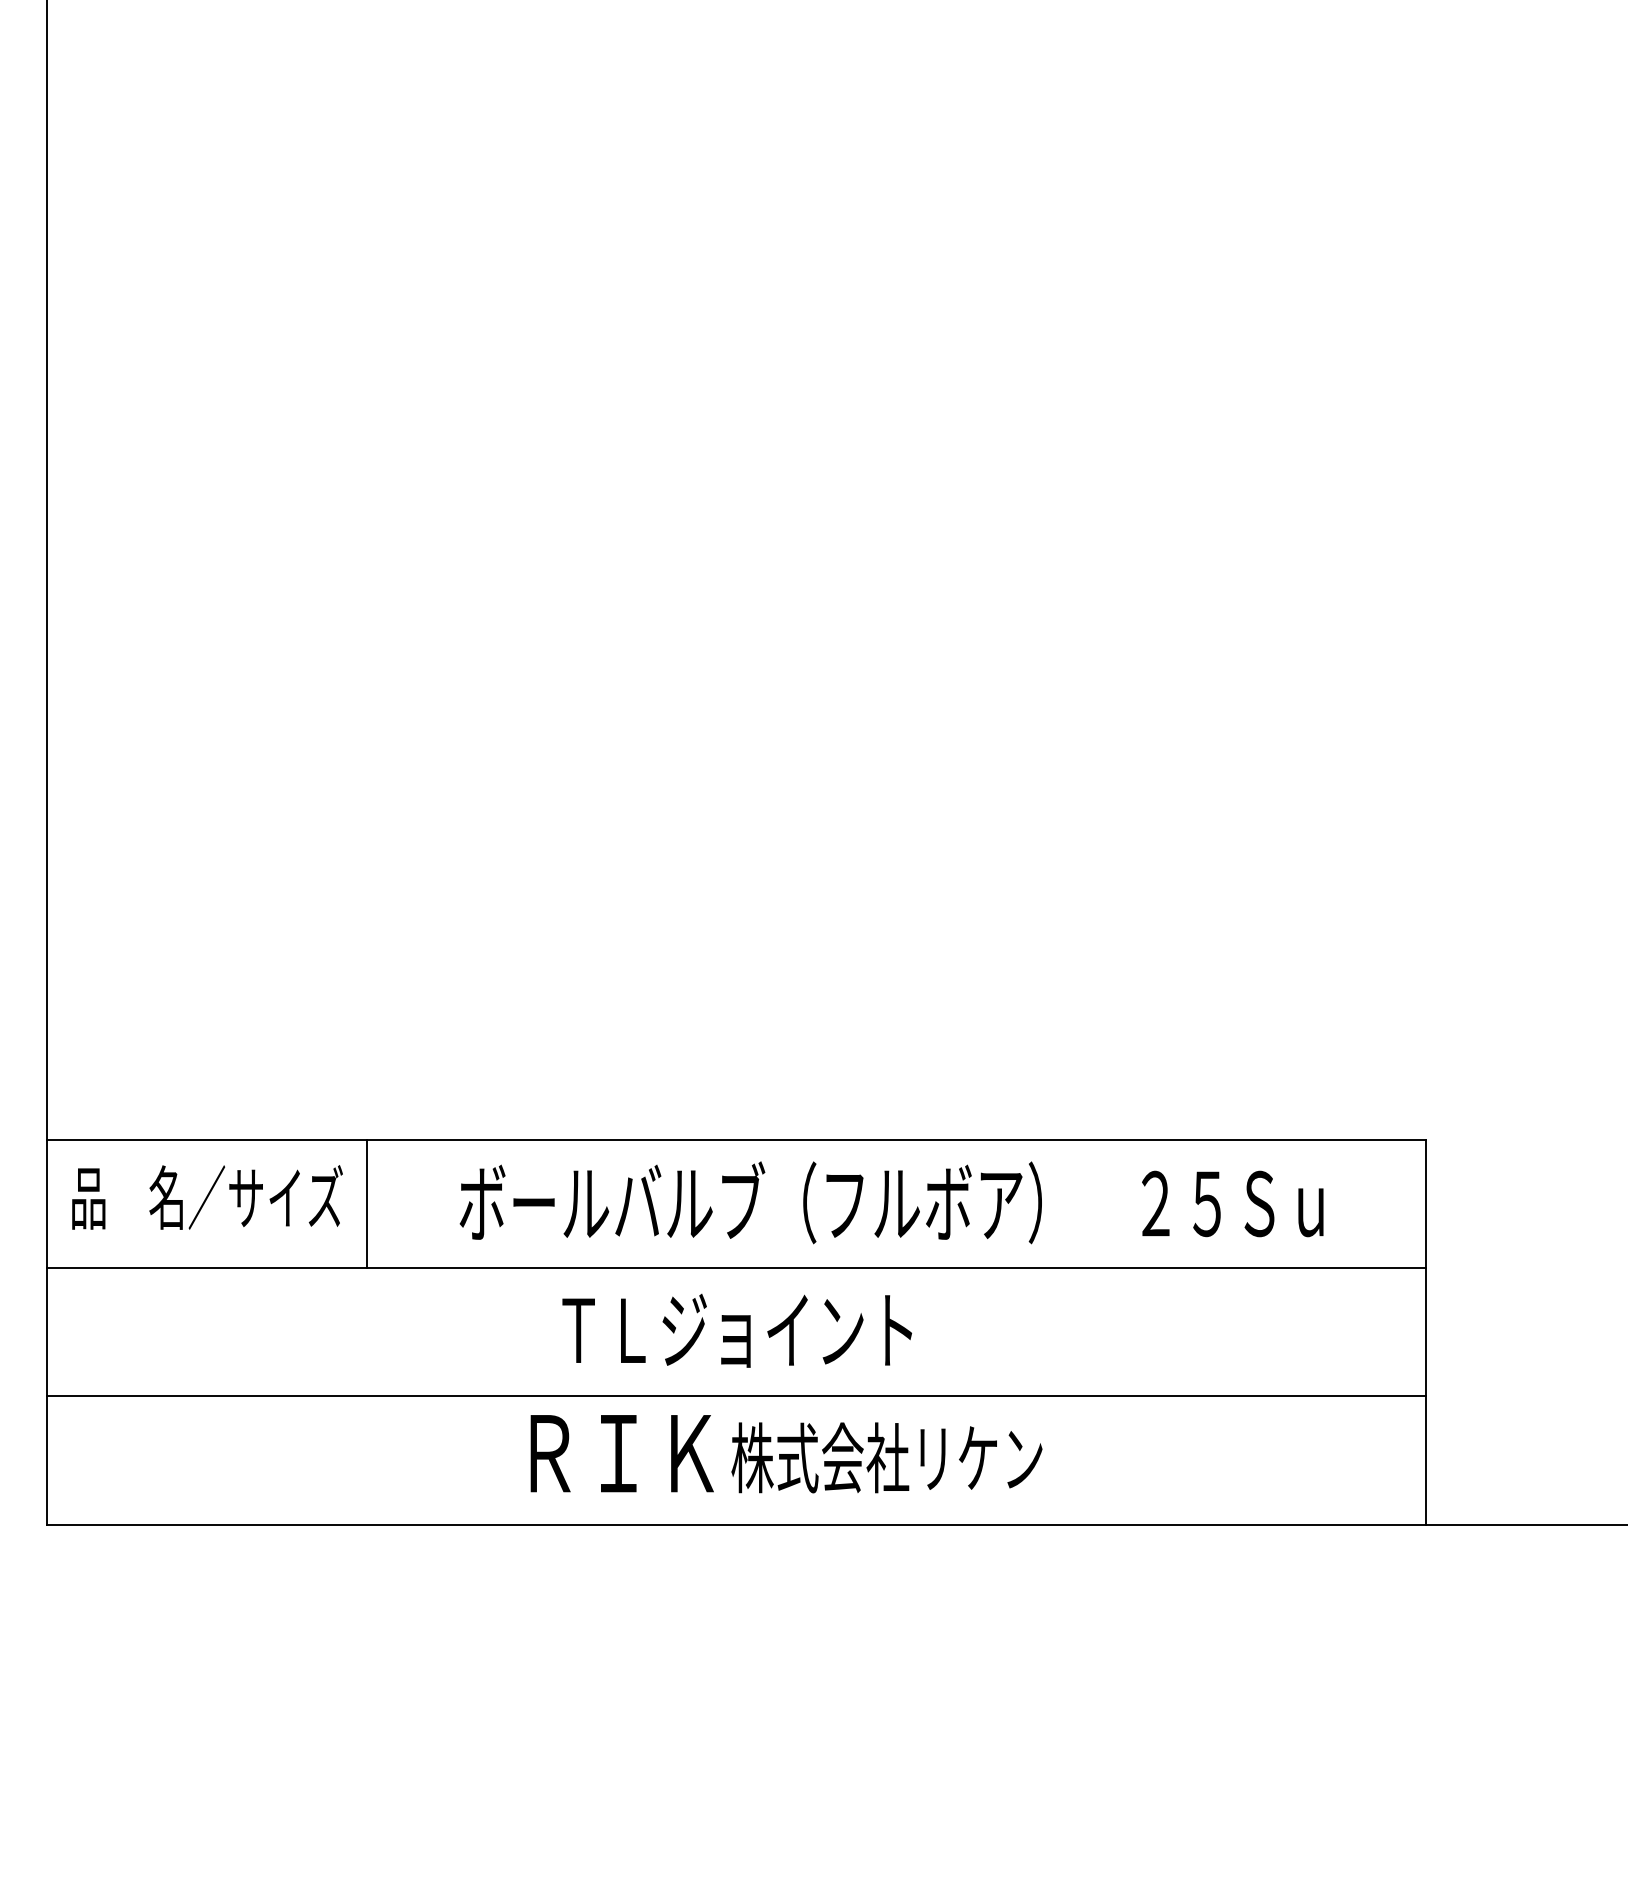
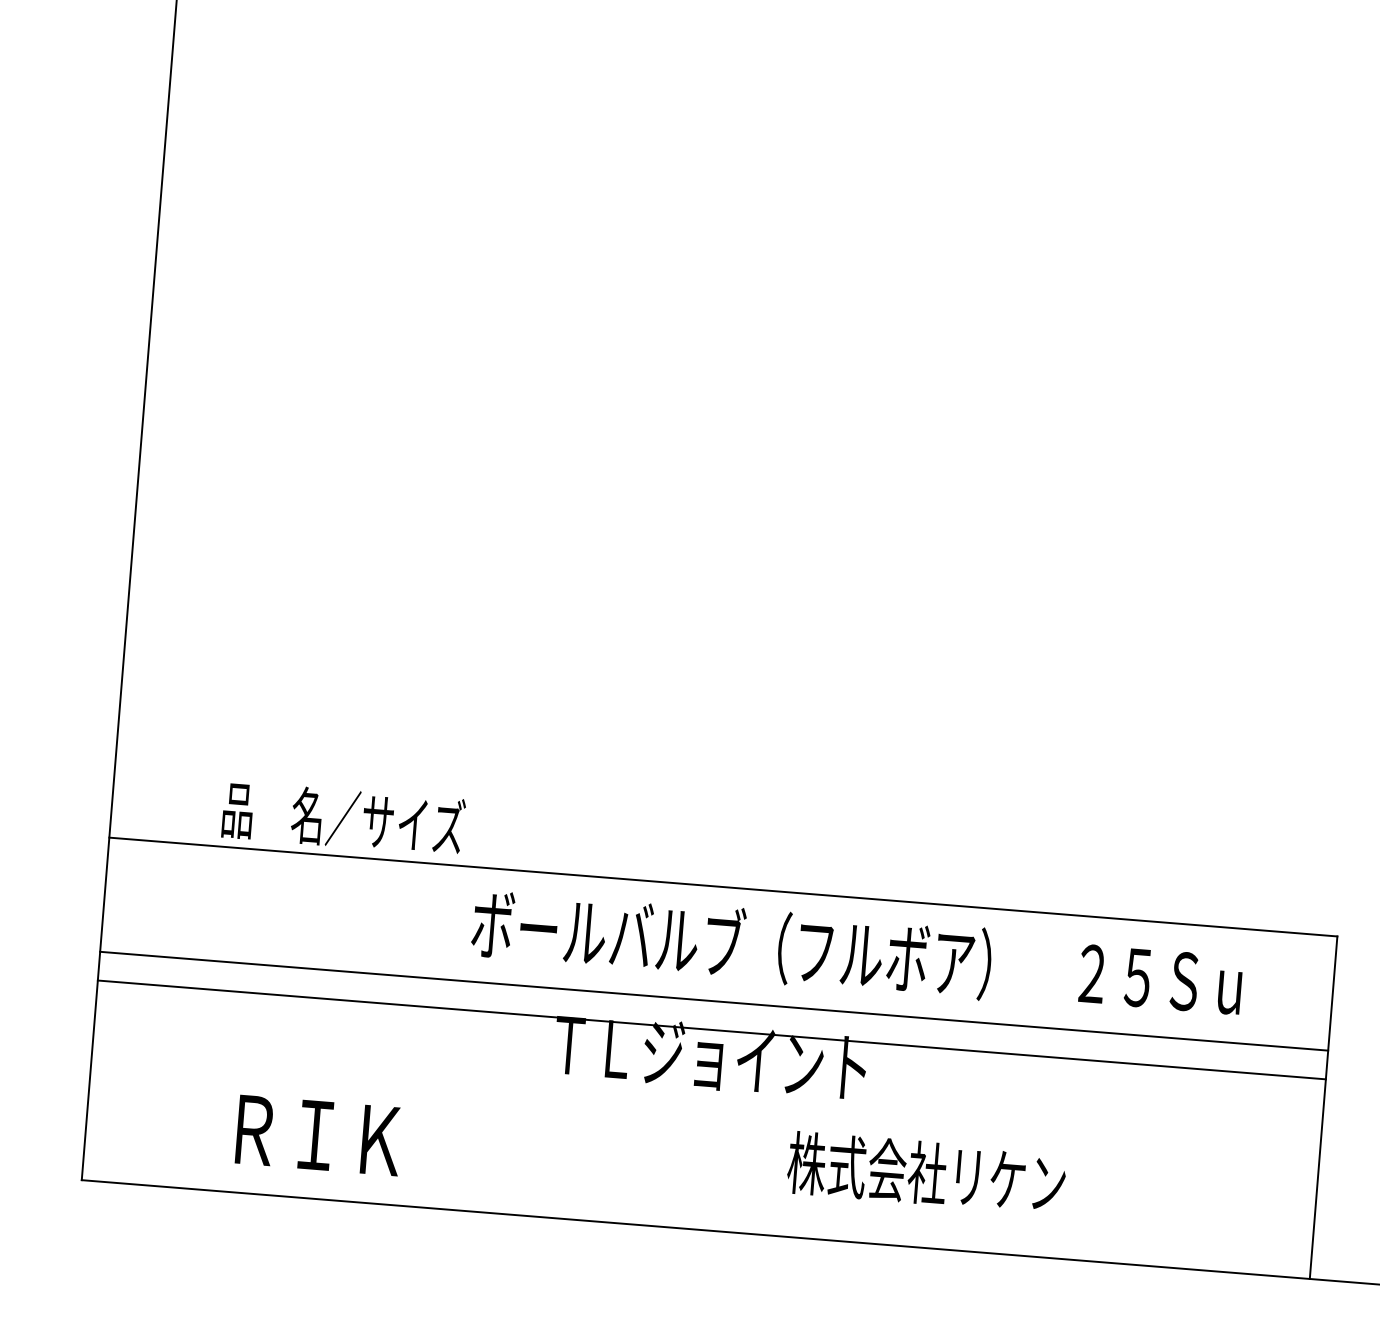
text: (207, 1197) -> (343, 818), moved
line: (367, 1203) -> (390, 917), removed
line: (736, 1396) -> (711, 1030), moved
text: (621, 1453) -> (318, 1135), moved
text: (886, 1457) -> (926, 1172), moved

